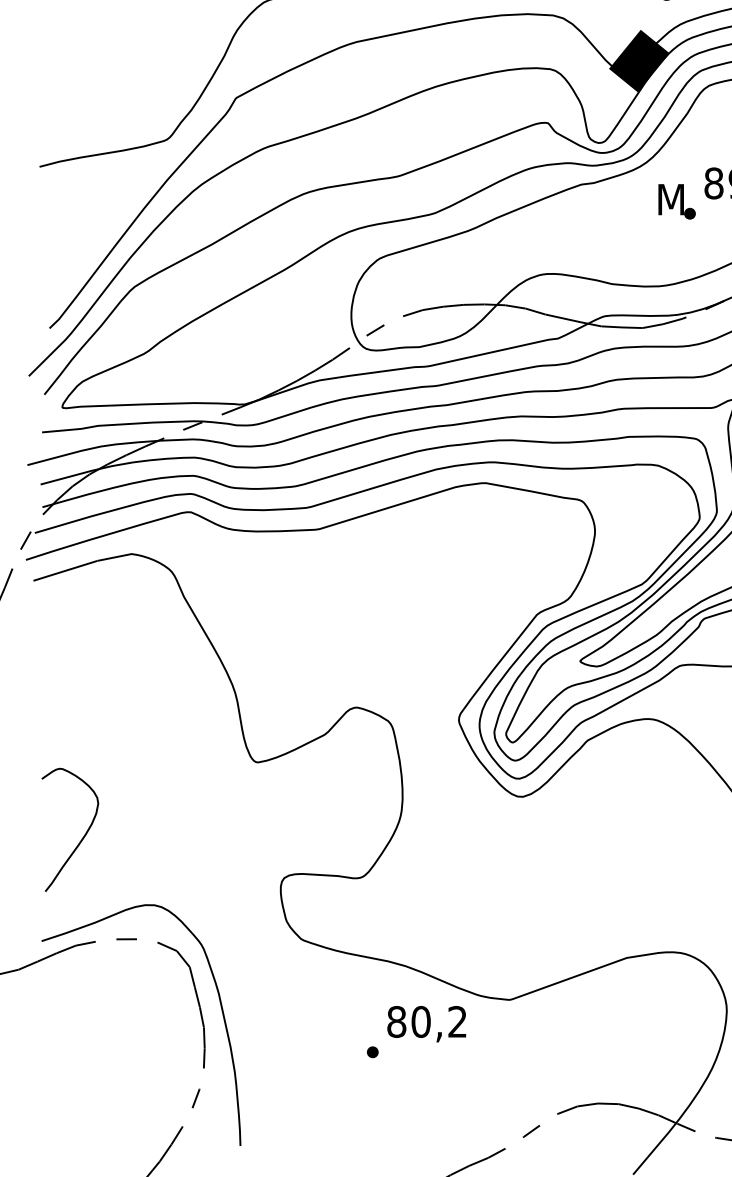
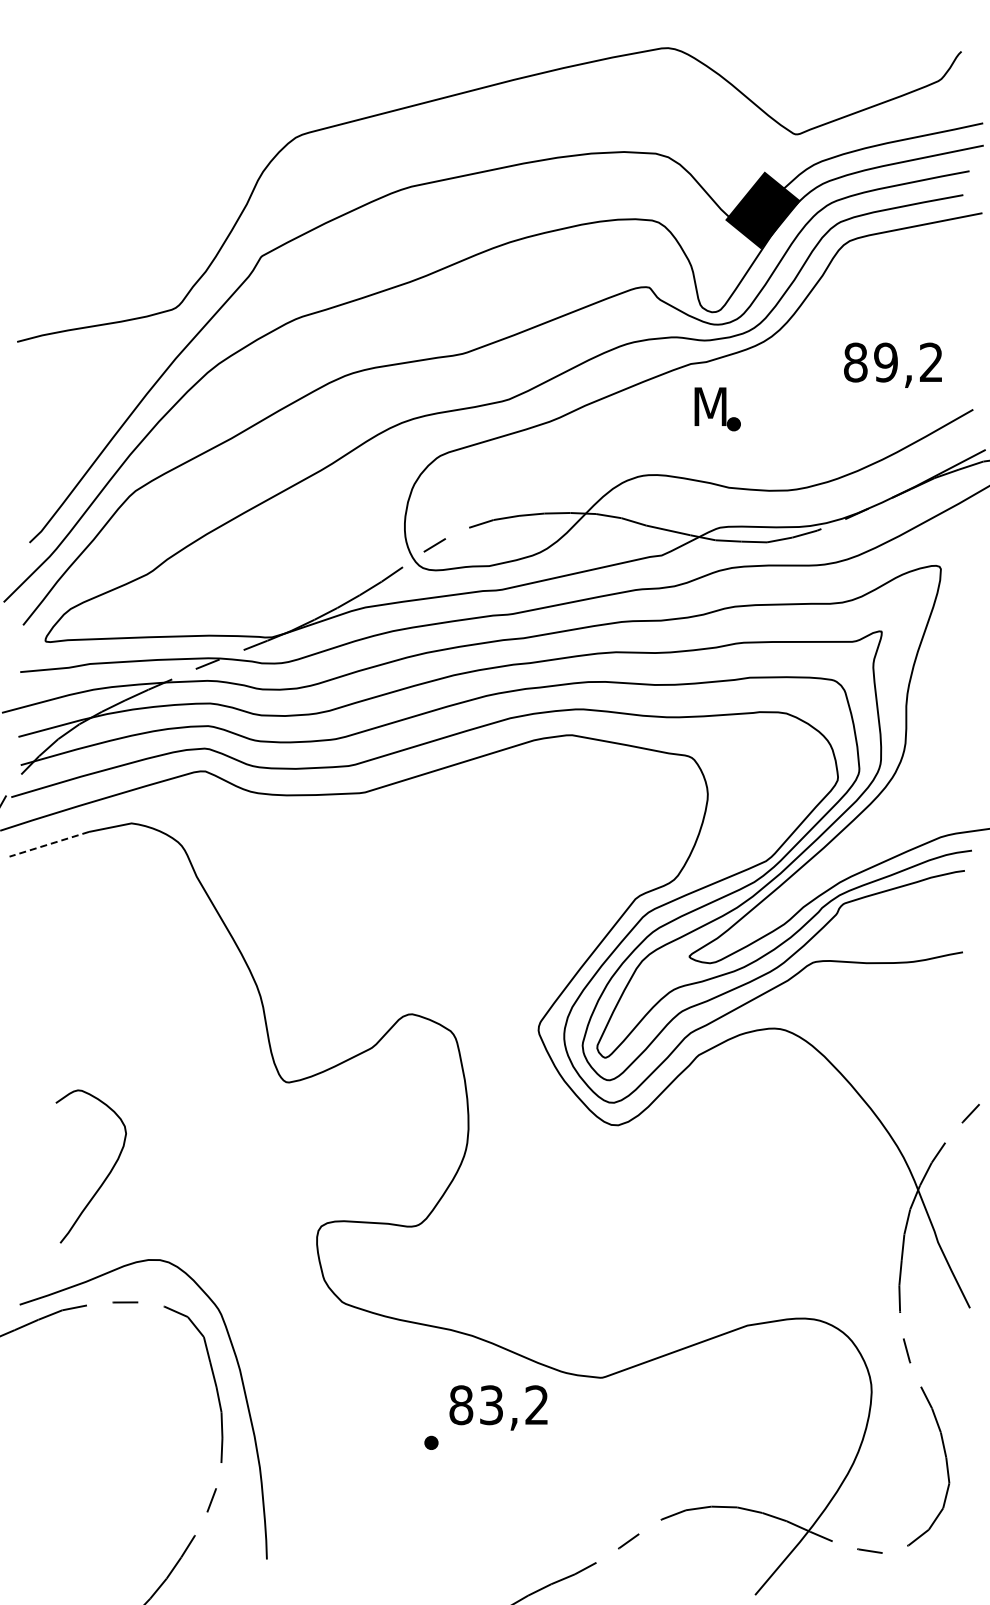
part: (676, 201) -> (717, 409), moved
line: (65, 571) -> (49, 844), solid -> dashed
curve: (81, 838) -> (105, 1177), moved
text: (421, 1022) -> (491, 1405), 80,2 -> 83,2

